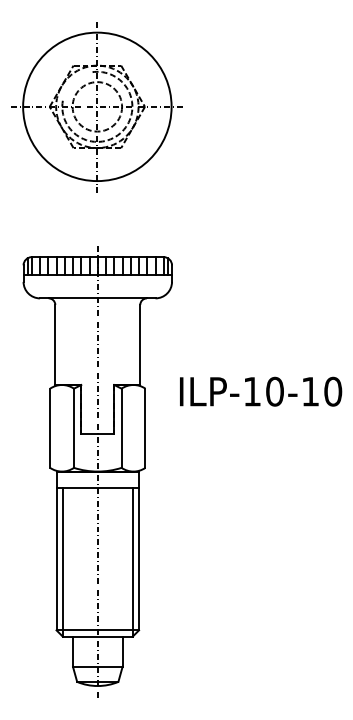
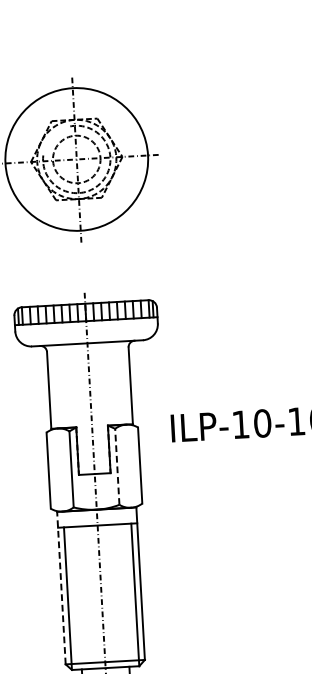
line: (121, 428) -> (117, 467), solid -> dashed
line: (56, 550) -> (61, 587), solid -> dashed

